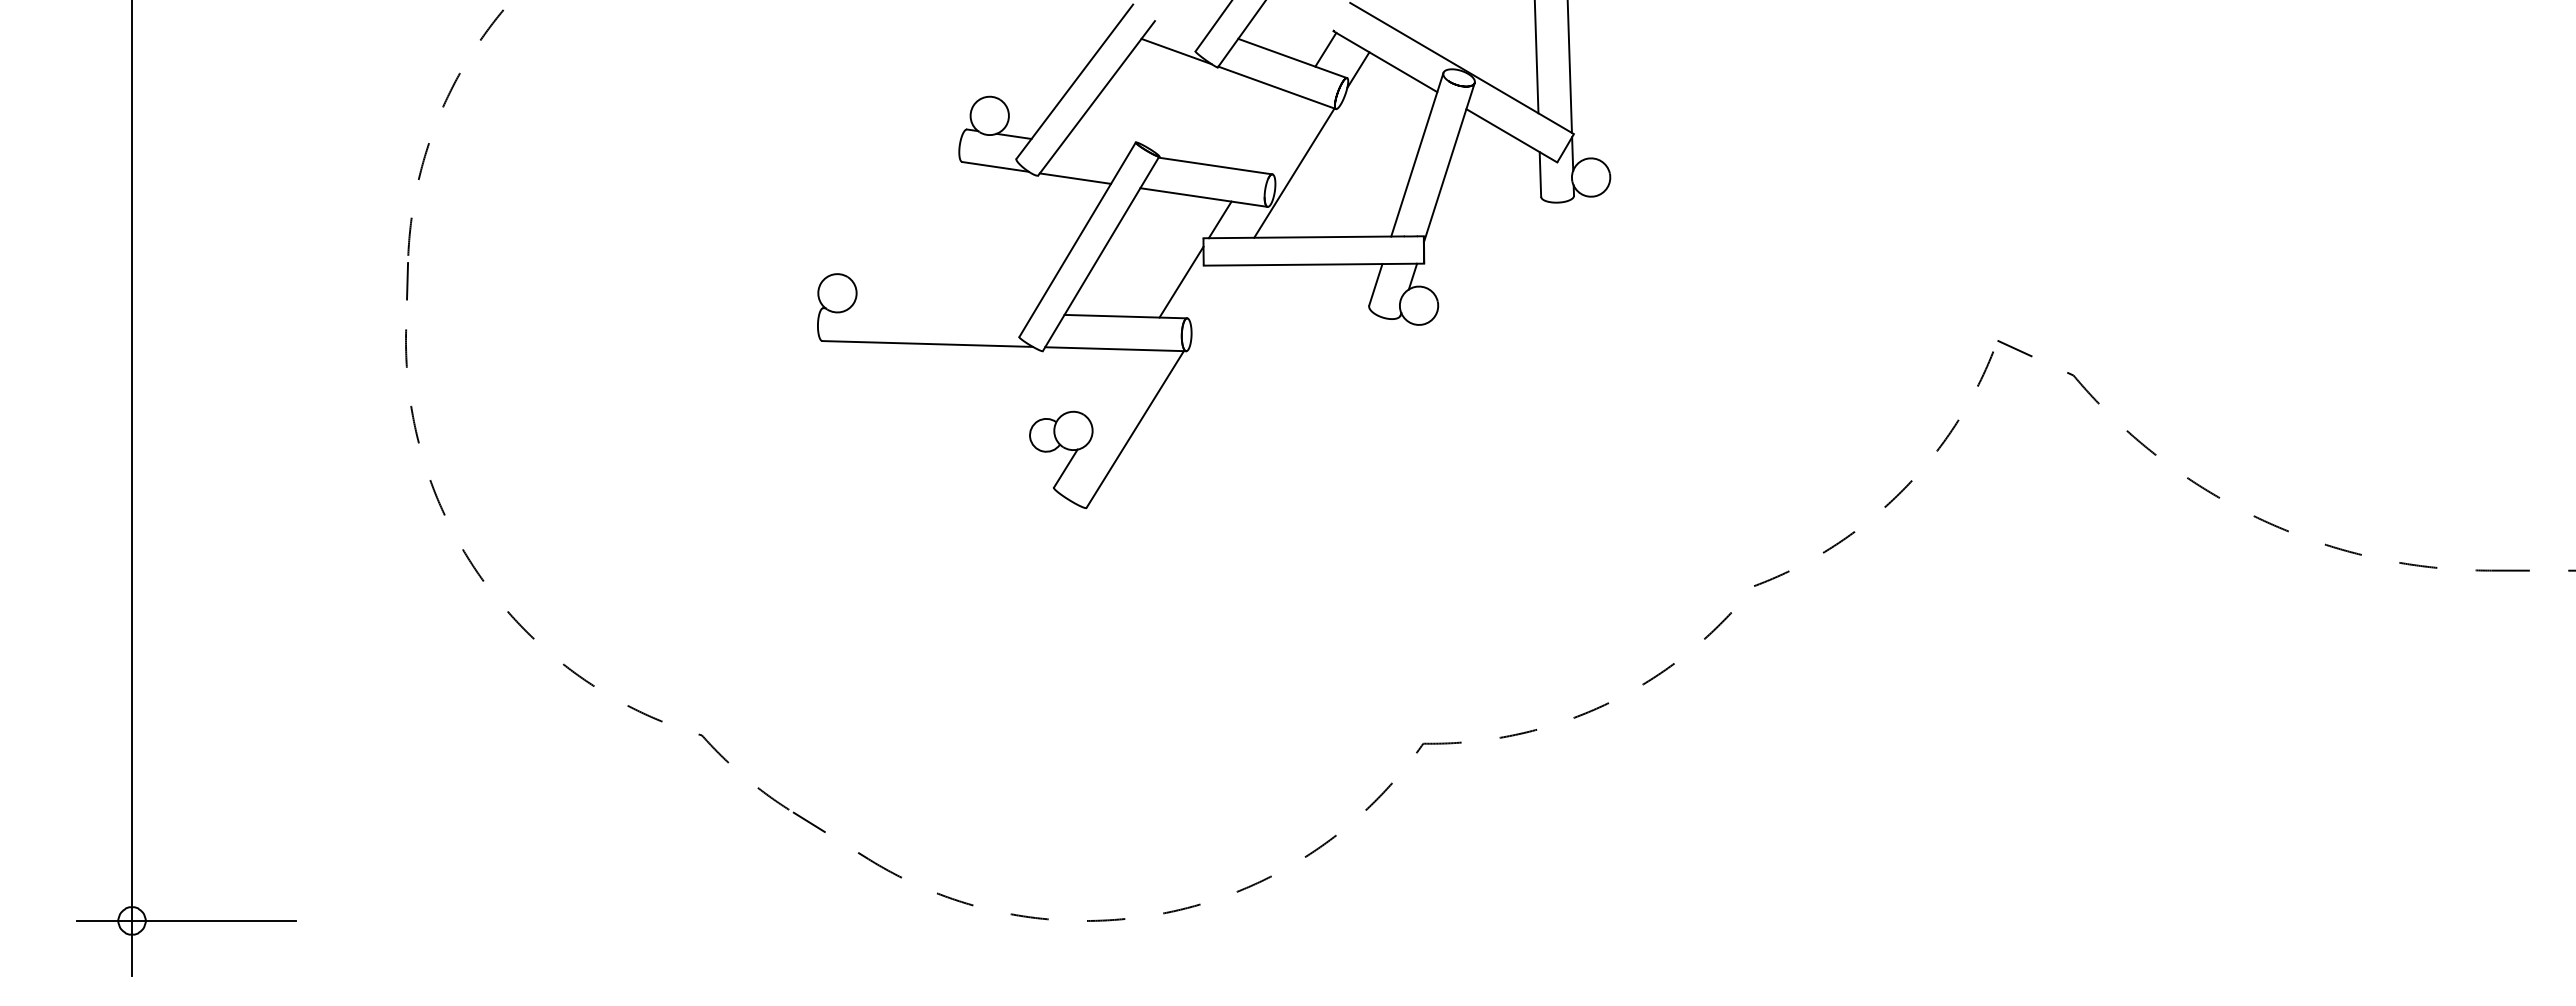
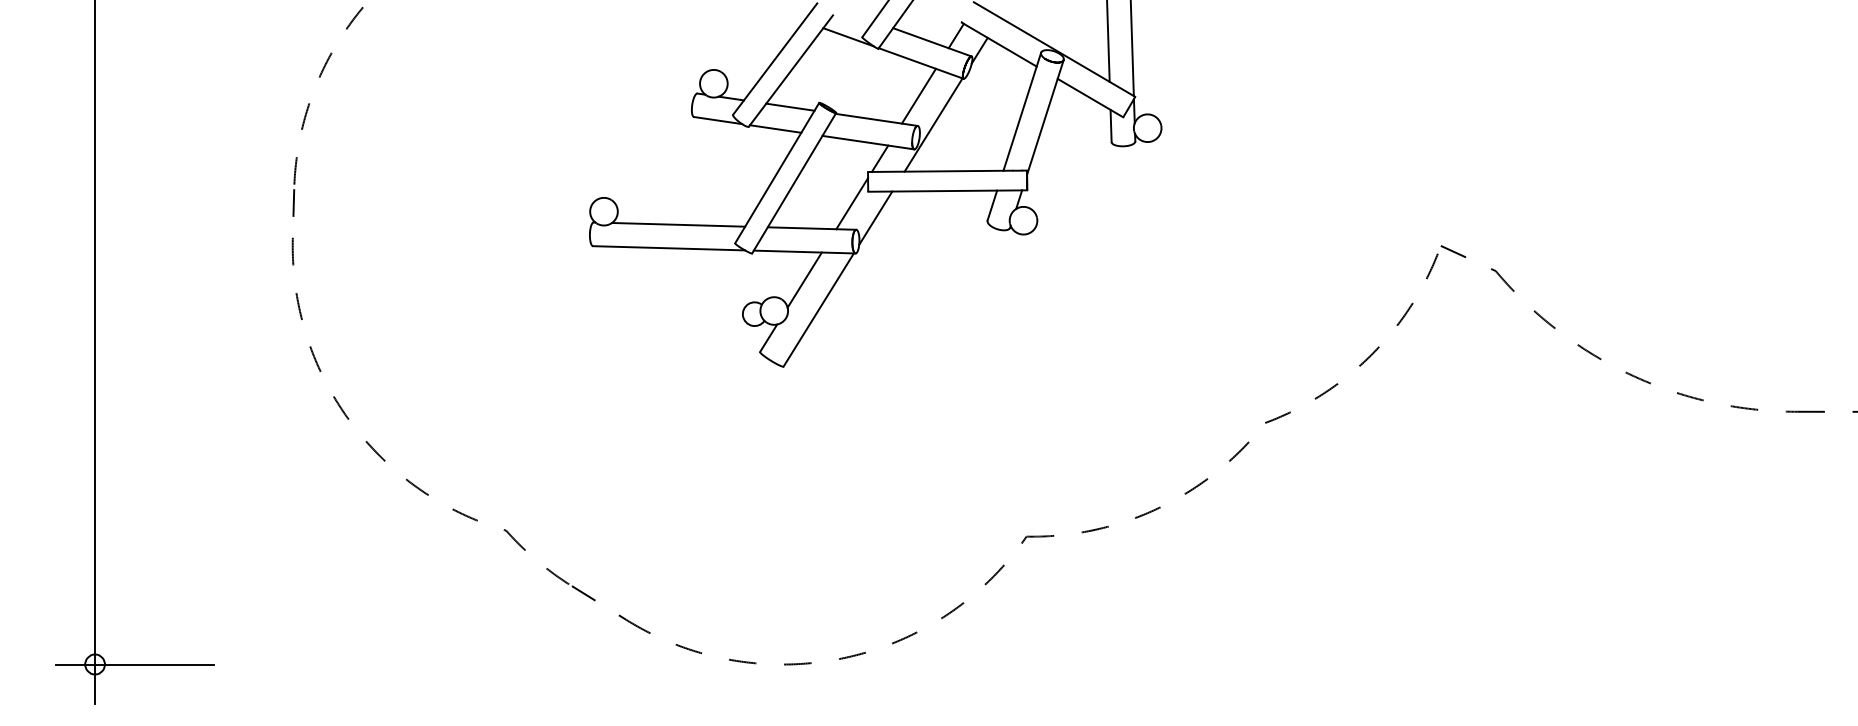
line: (1273, 133) -> (918, 96), added
line: (1095, 148) -> (790, 107), added
line: (1214, 302) -> (875, 218), added
line: (940, 311) -> (678, 224), added
line: (1115, 387) -> (804, 279), added

